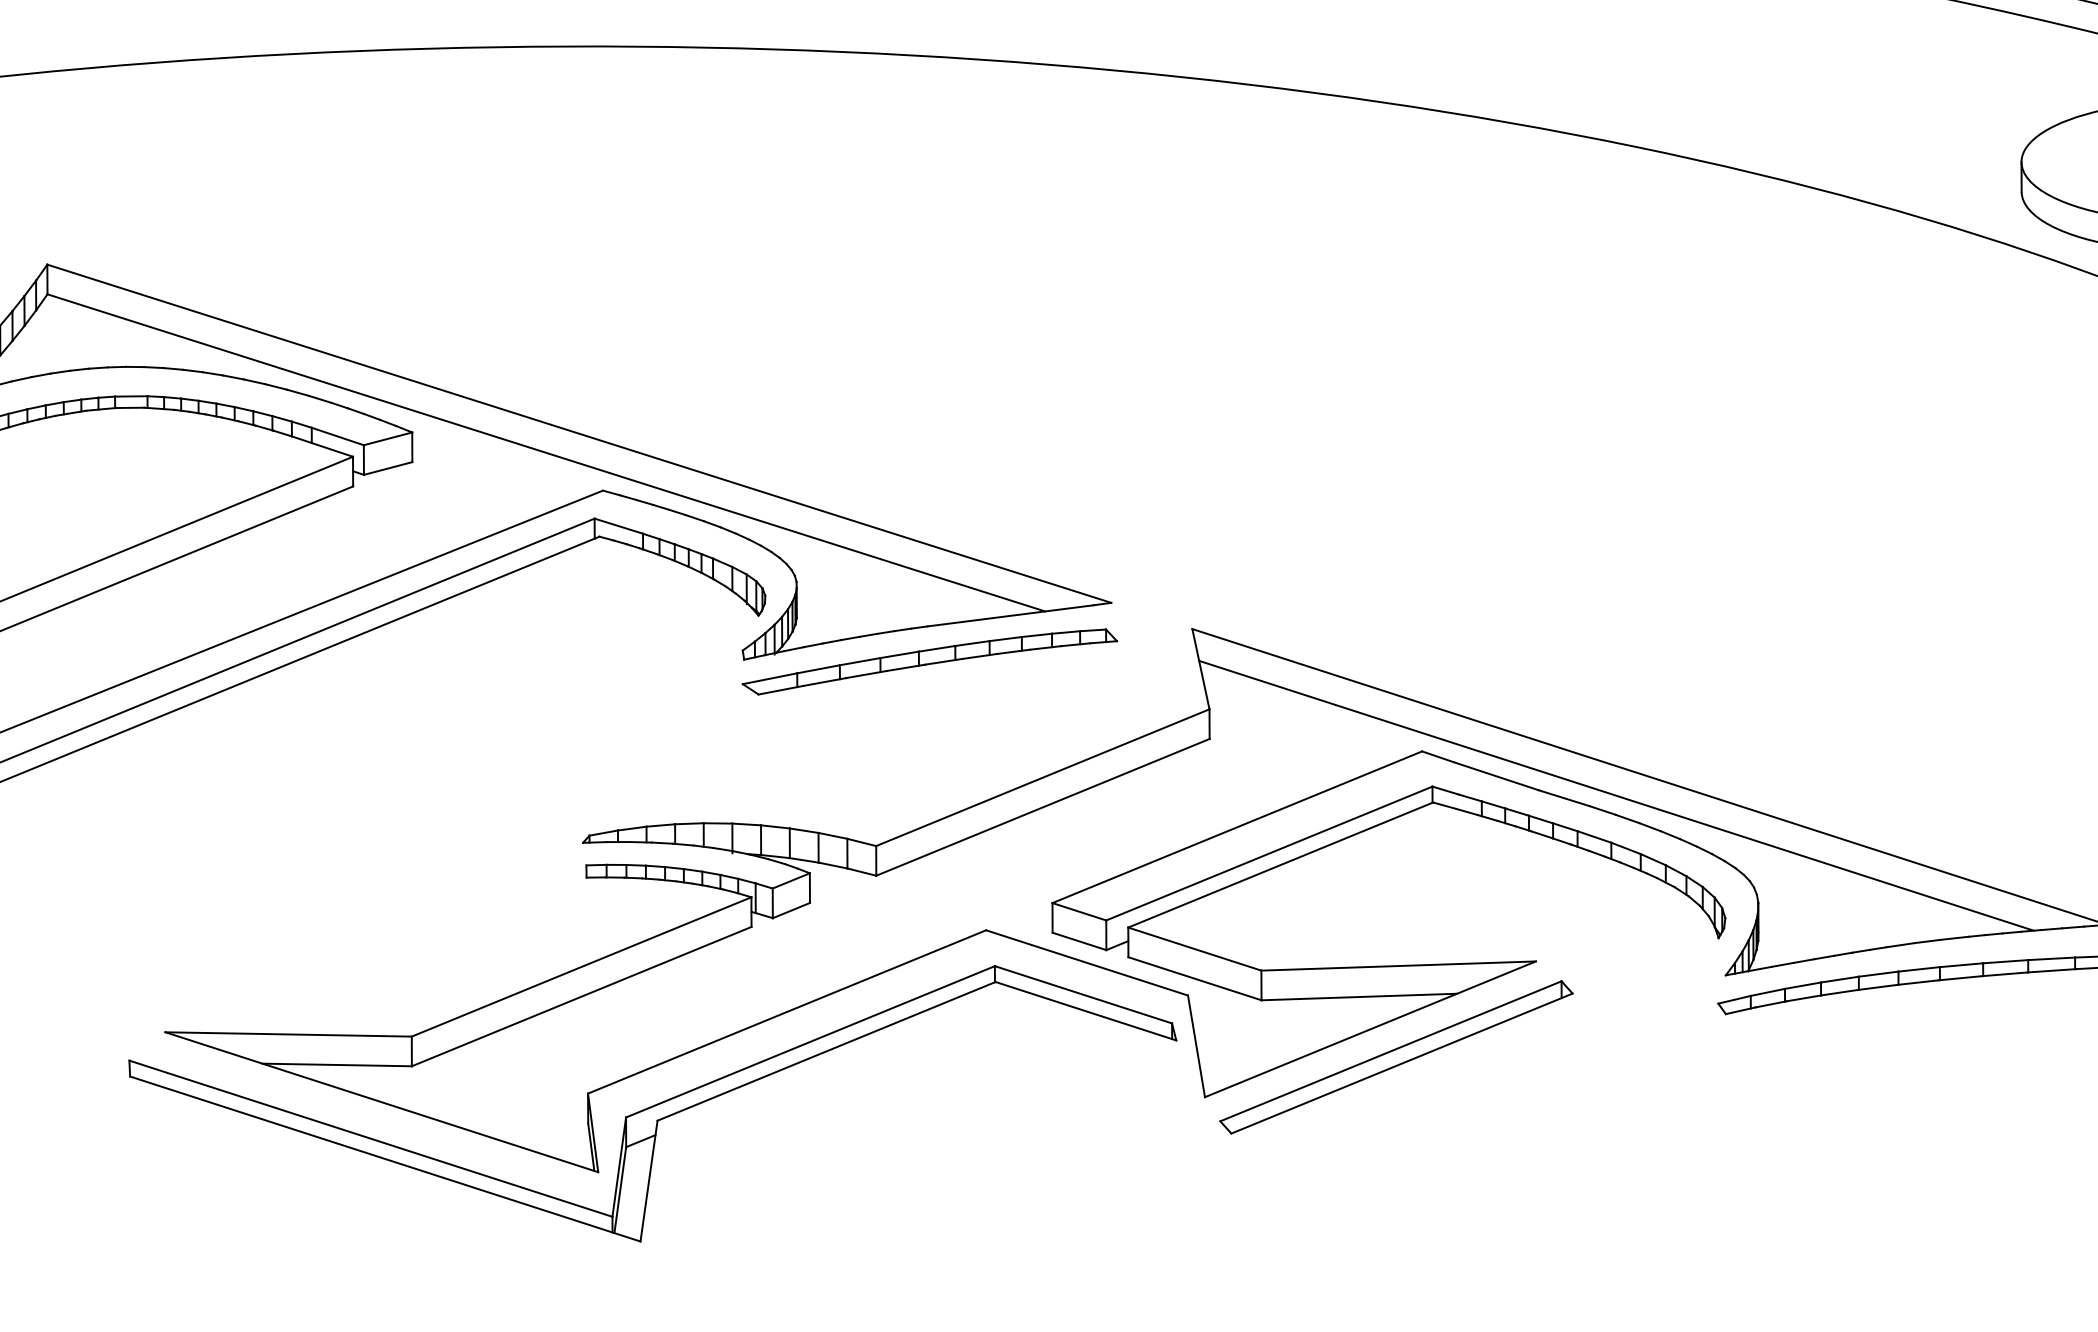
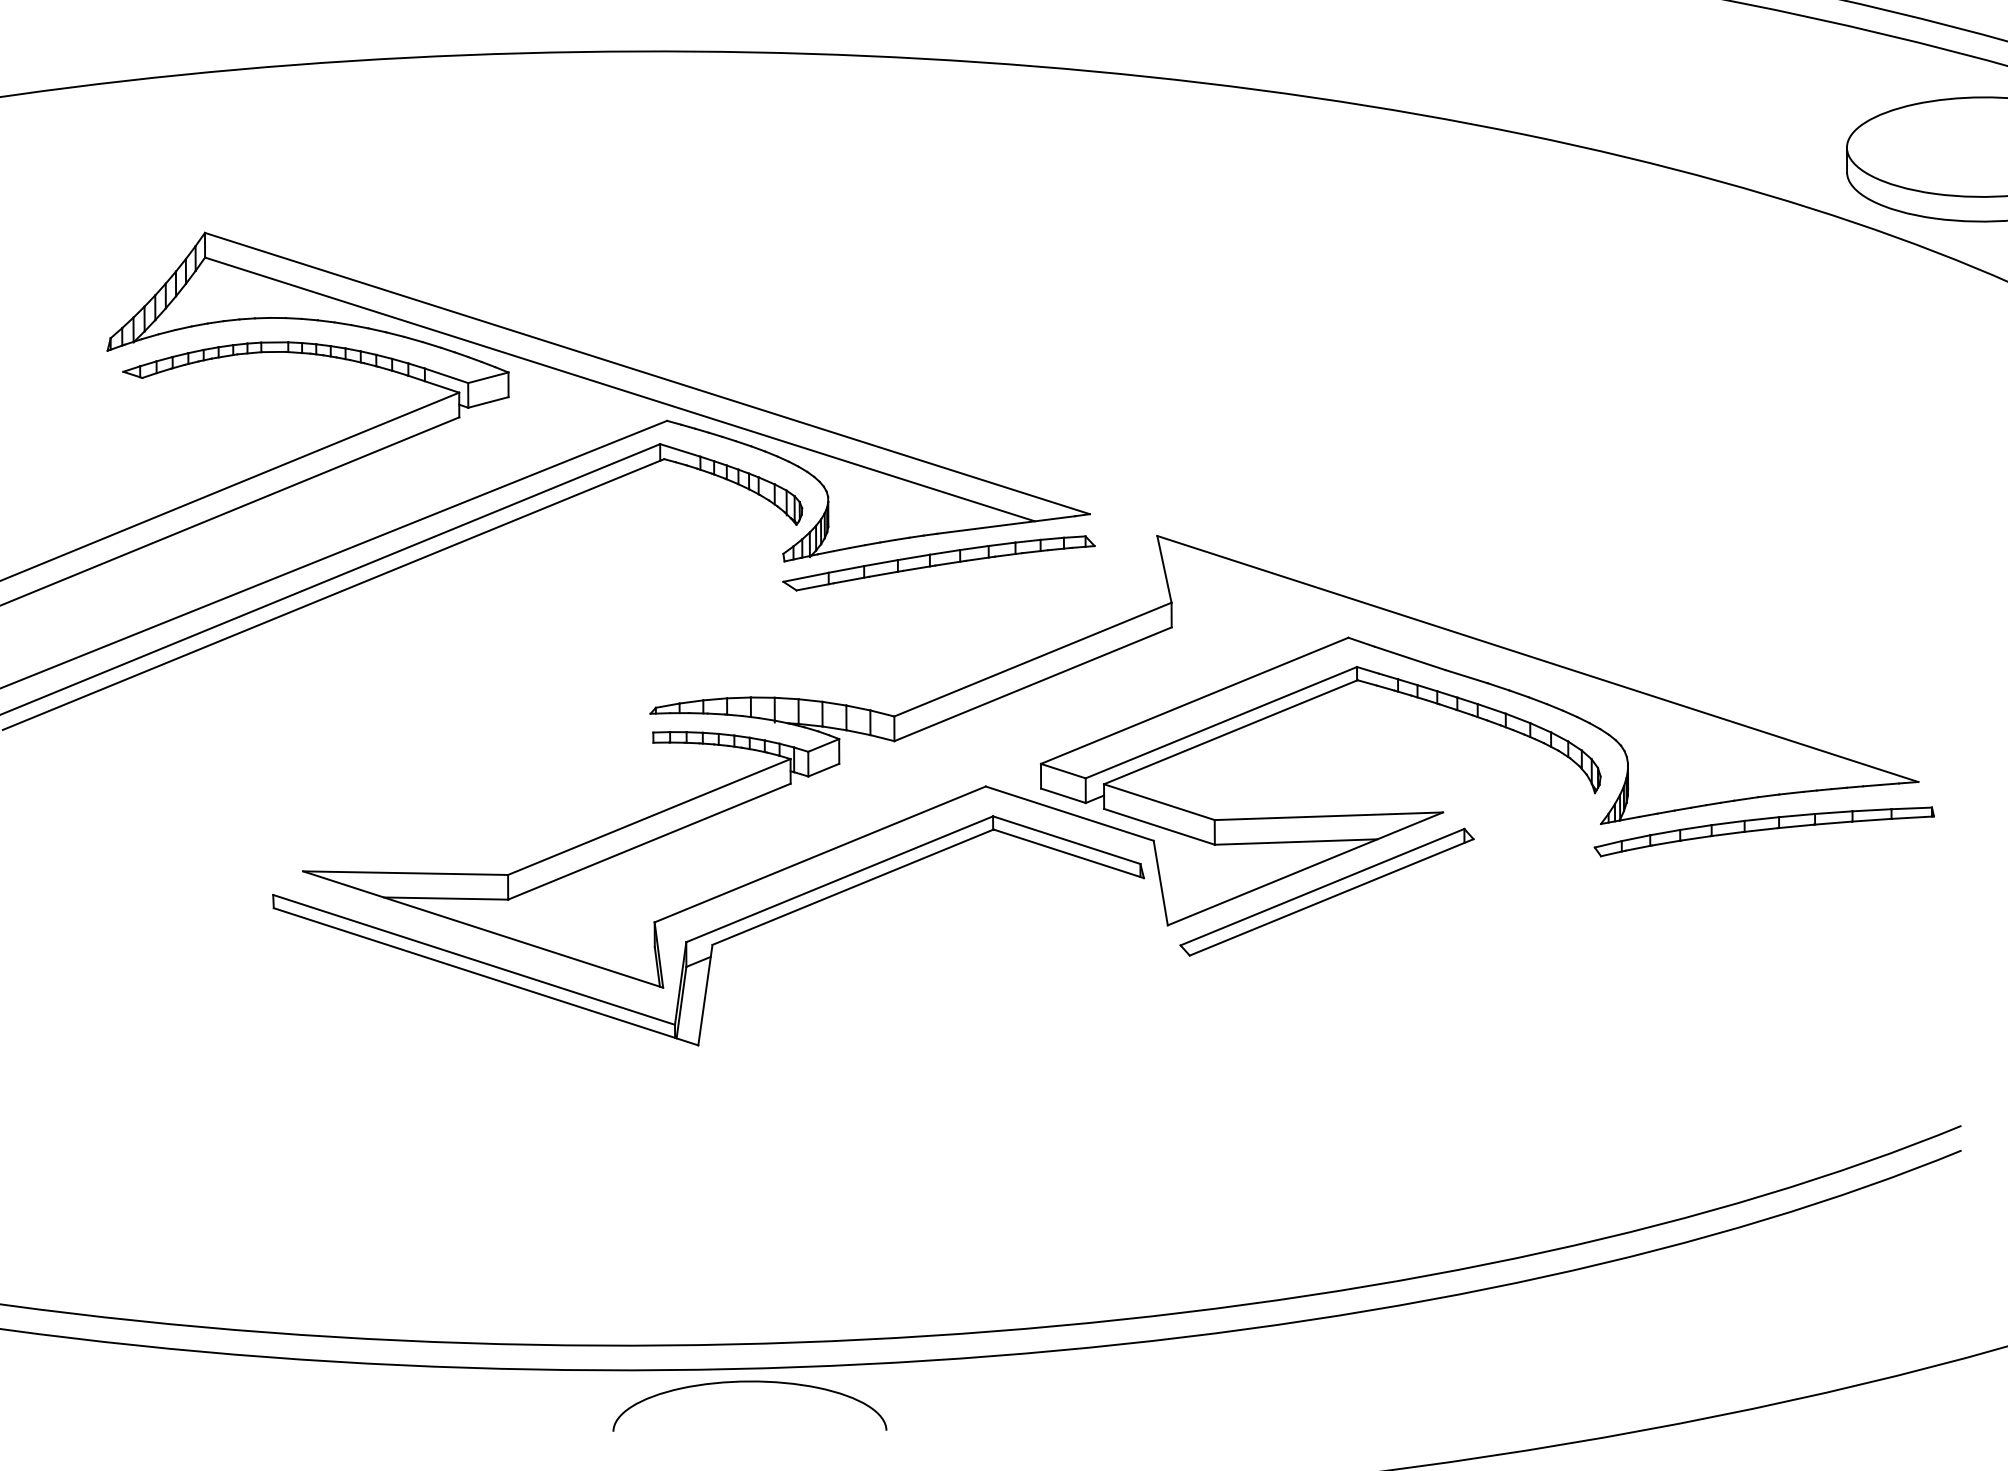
line: (1615, 795) -> (1509, 674), removed

